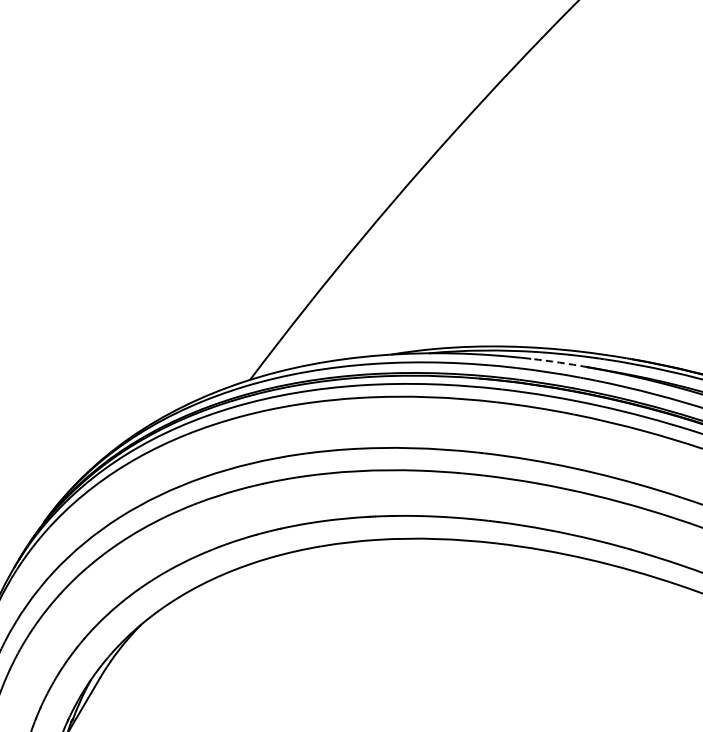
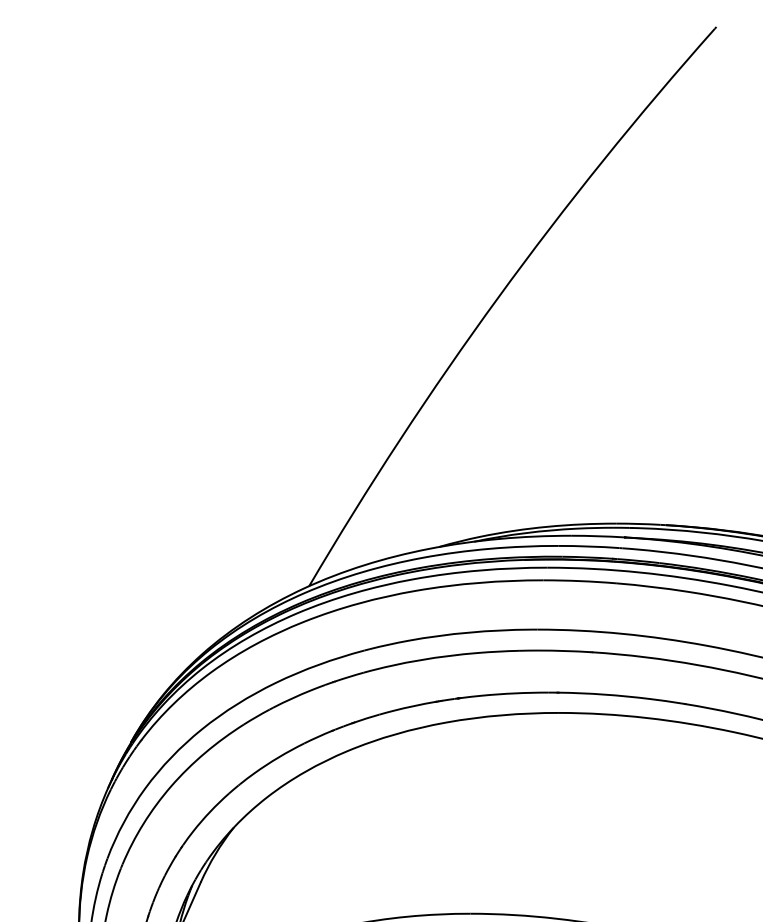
arc: (559, 362) -> (598, 536), dashed -> solid

